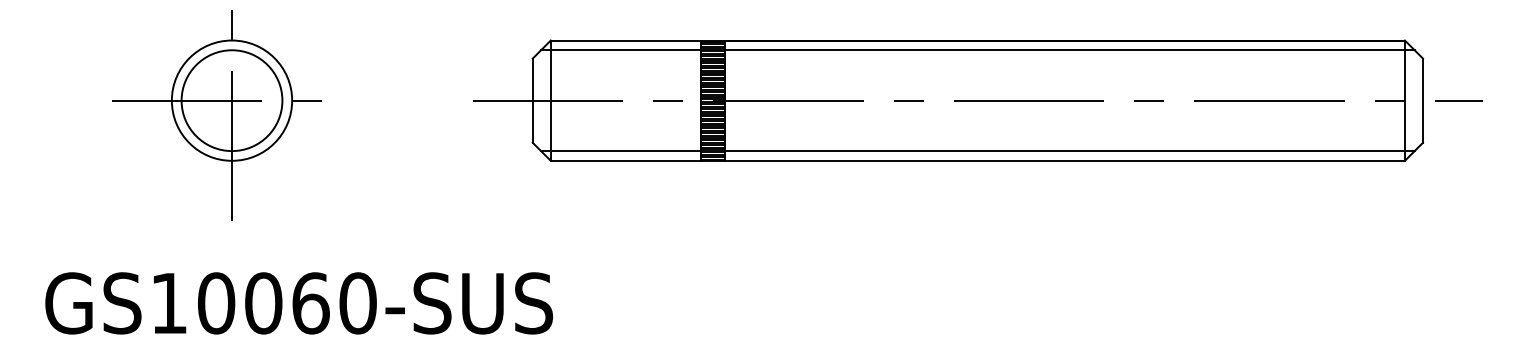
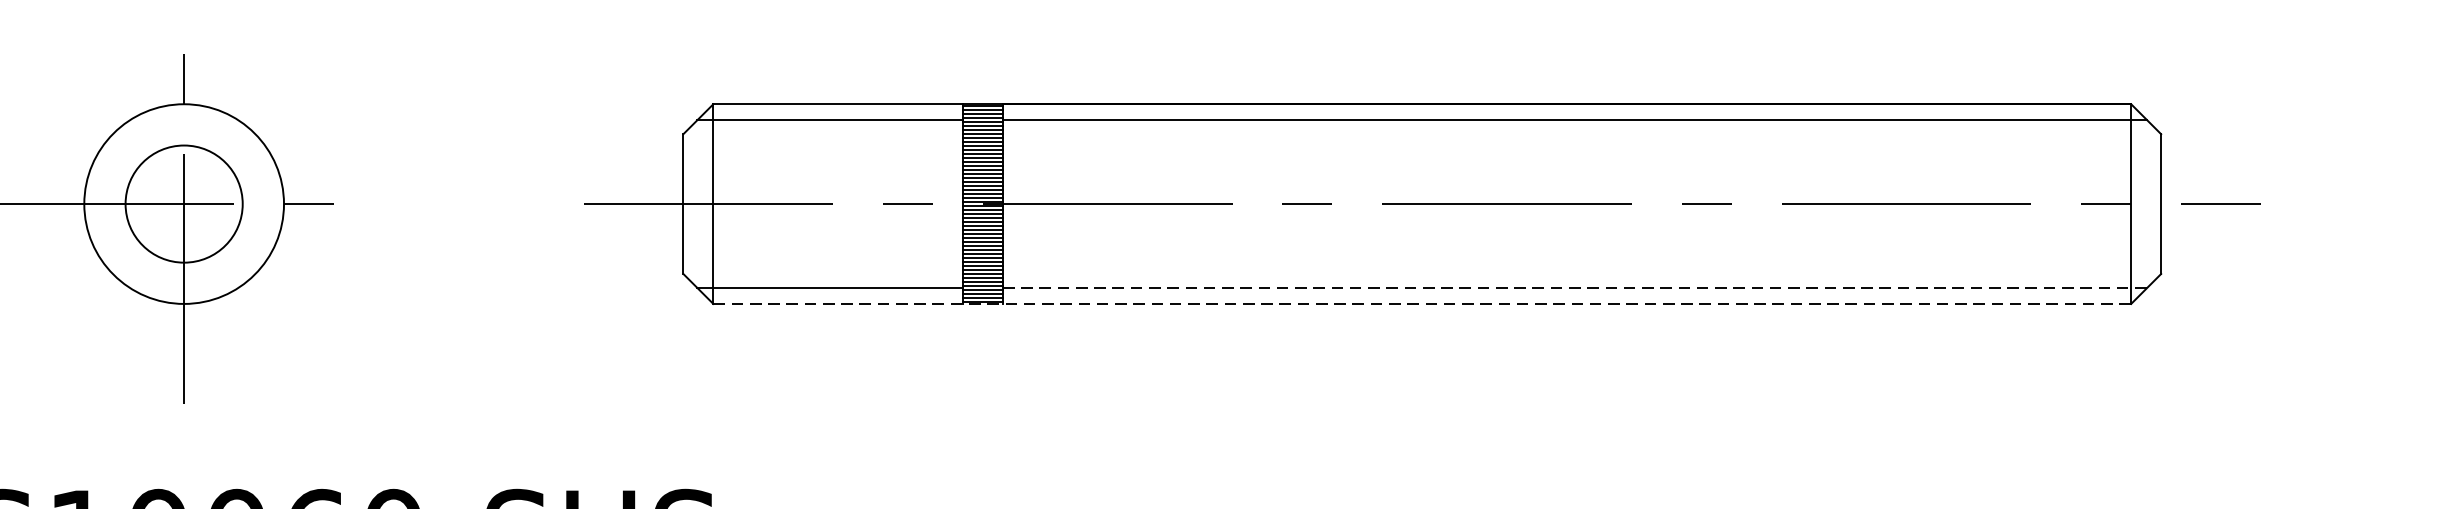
circle: (231, 100) -> (183, 203), size x0.7
line: (1069, 151) -> (1574, 288), solid -> dashed
line: (978, 160) -> (1423, 303), solid -> dashed

